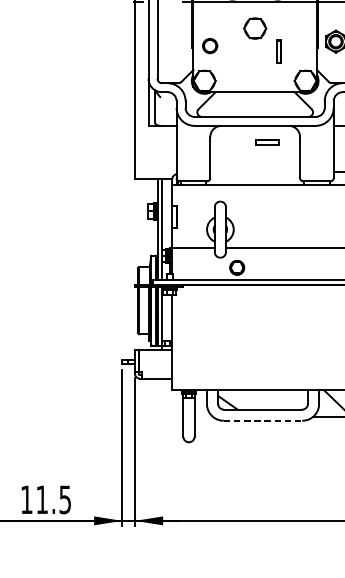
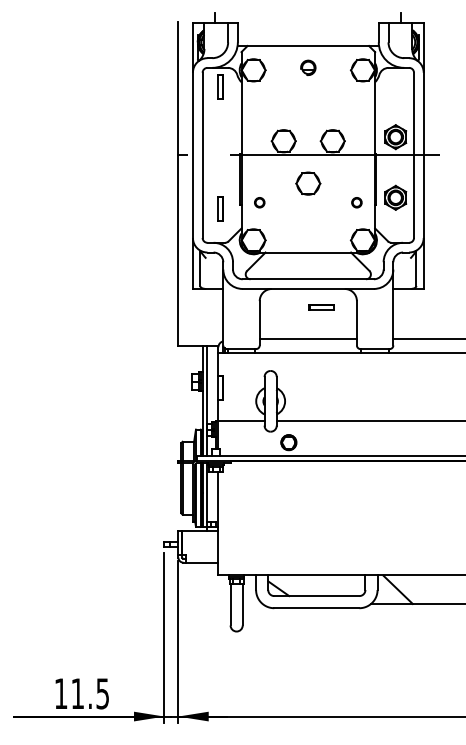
part: (210, 45) -> (259, 202), size x0.62
part: (299, 45) -> (356, 202), added
part: (278, 51) -> (220, 208), moved
line: (254, 172) -> (307, 339), added
line: (262, 421) -> (316, 608), dashed -> solid

